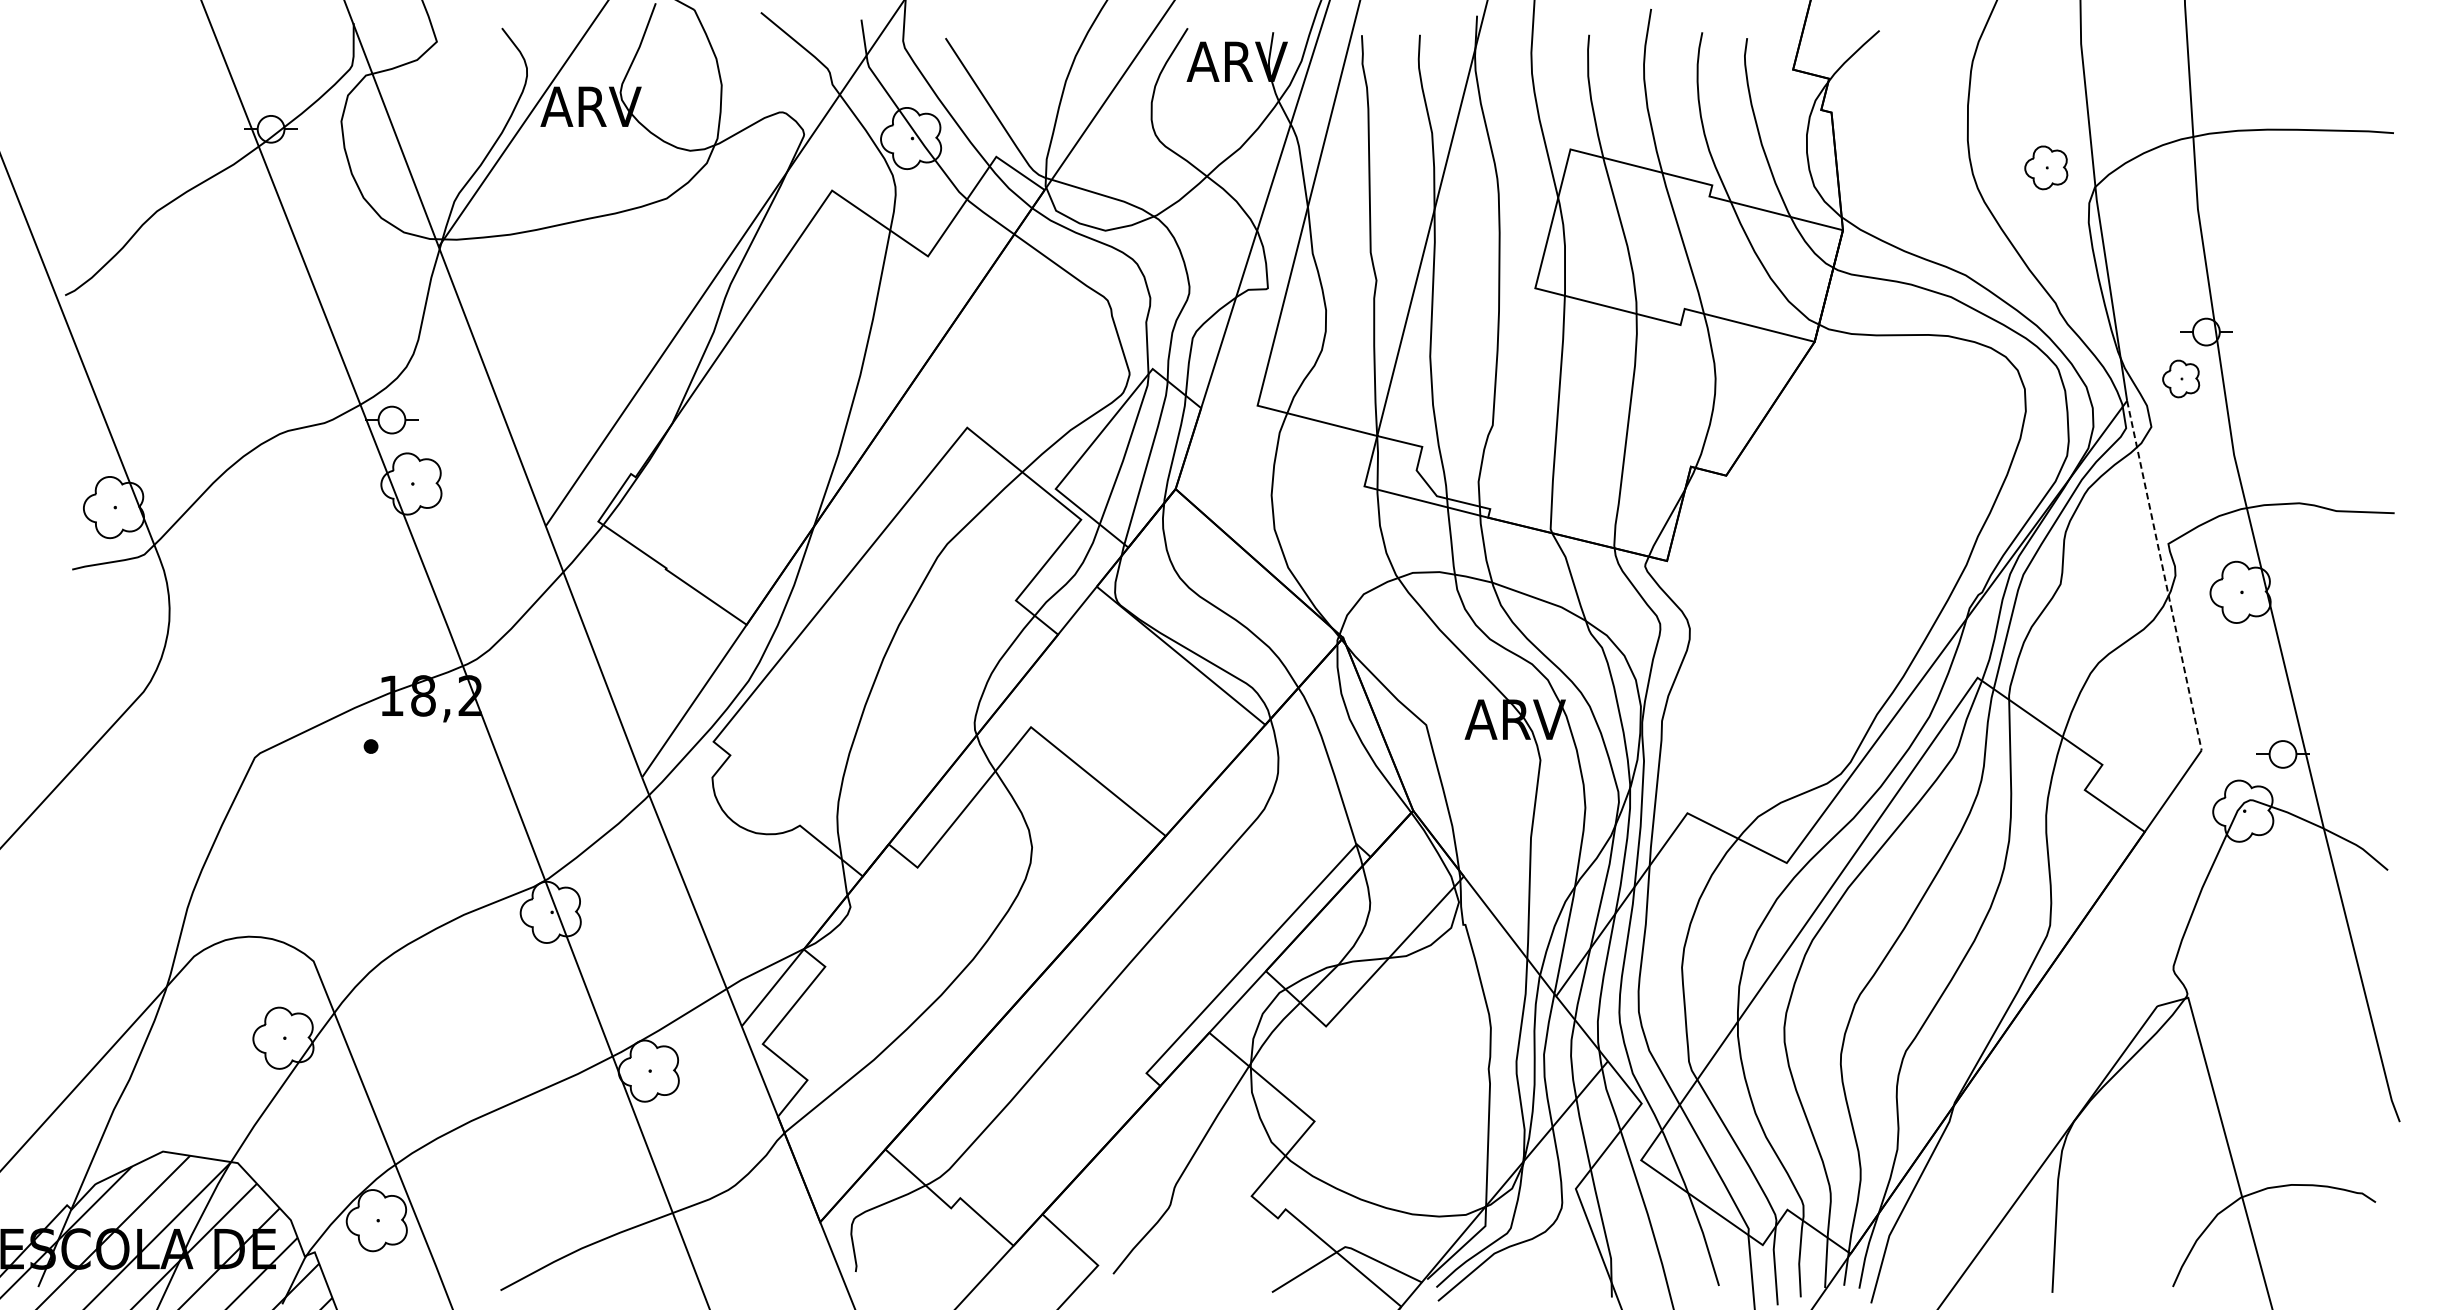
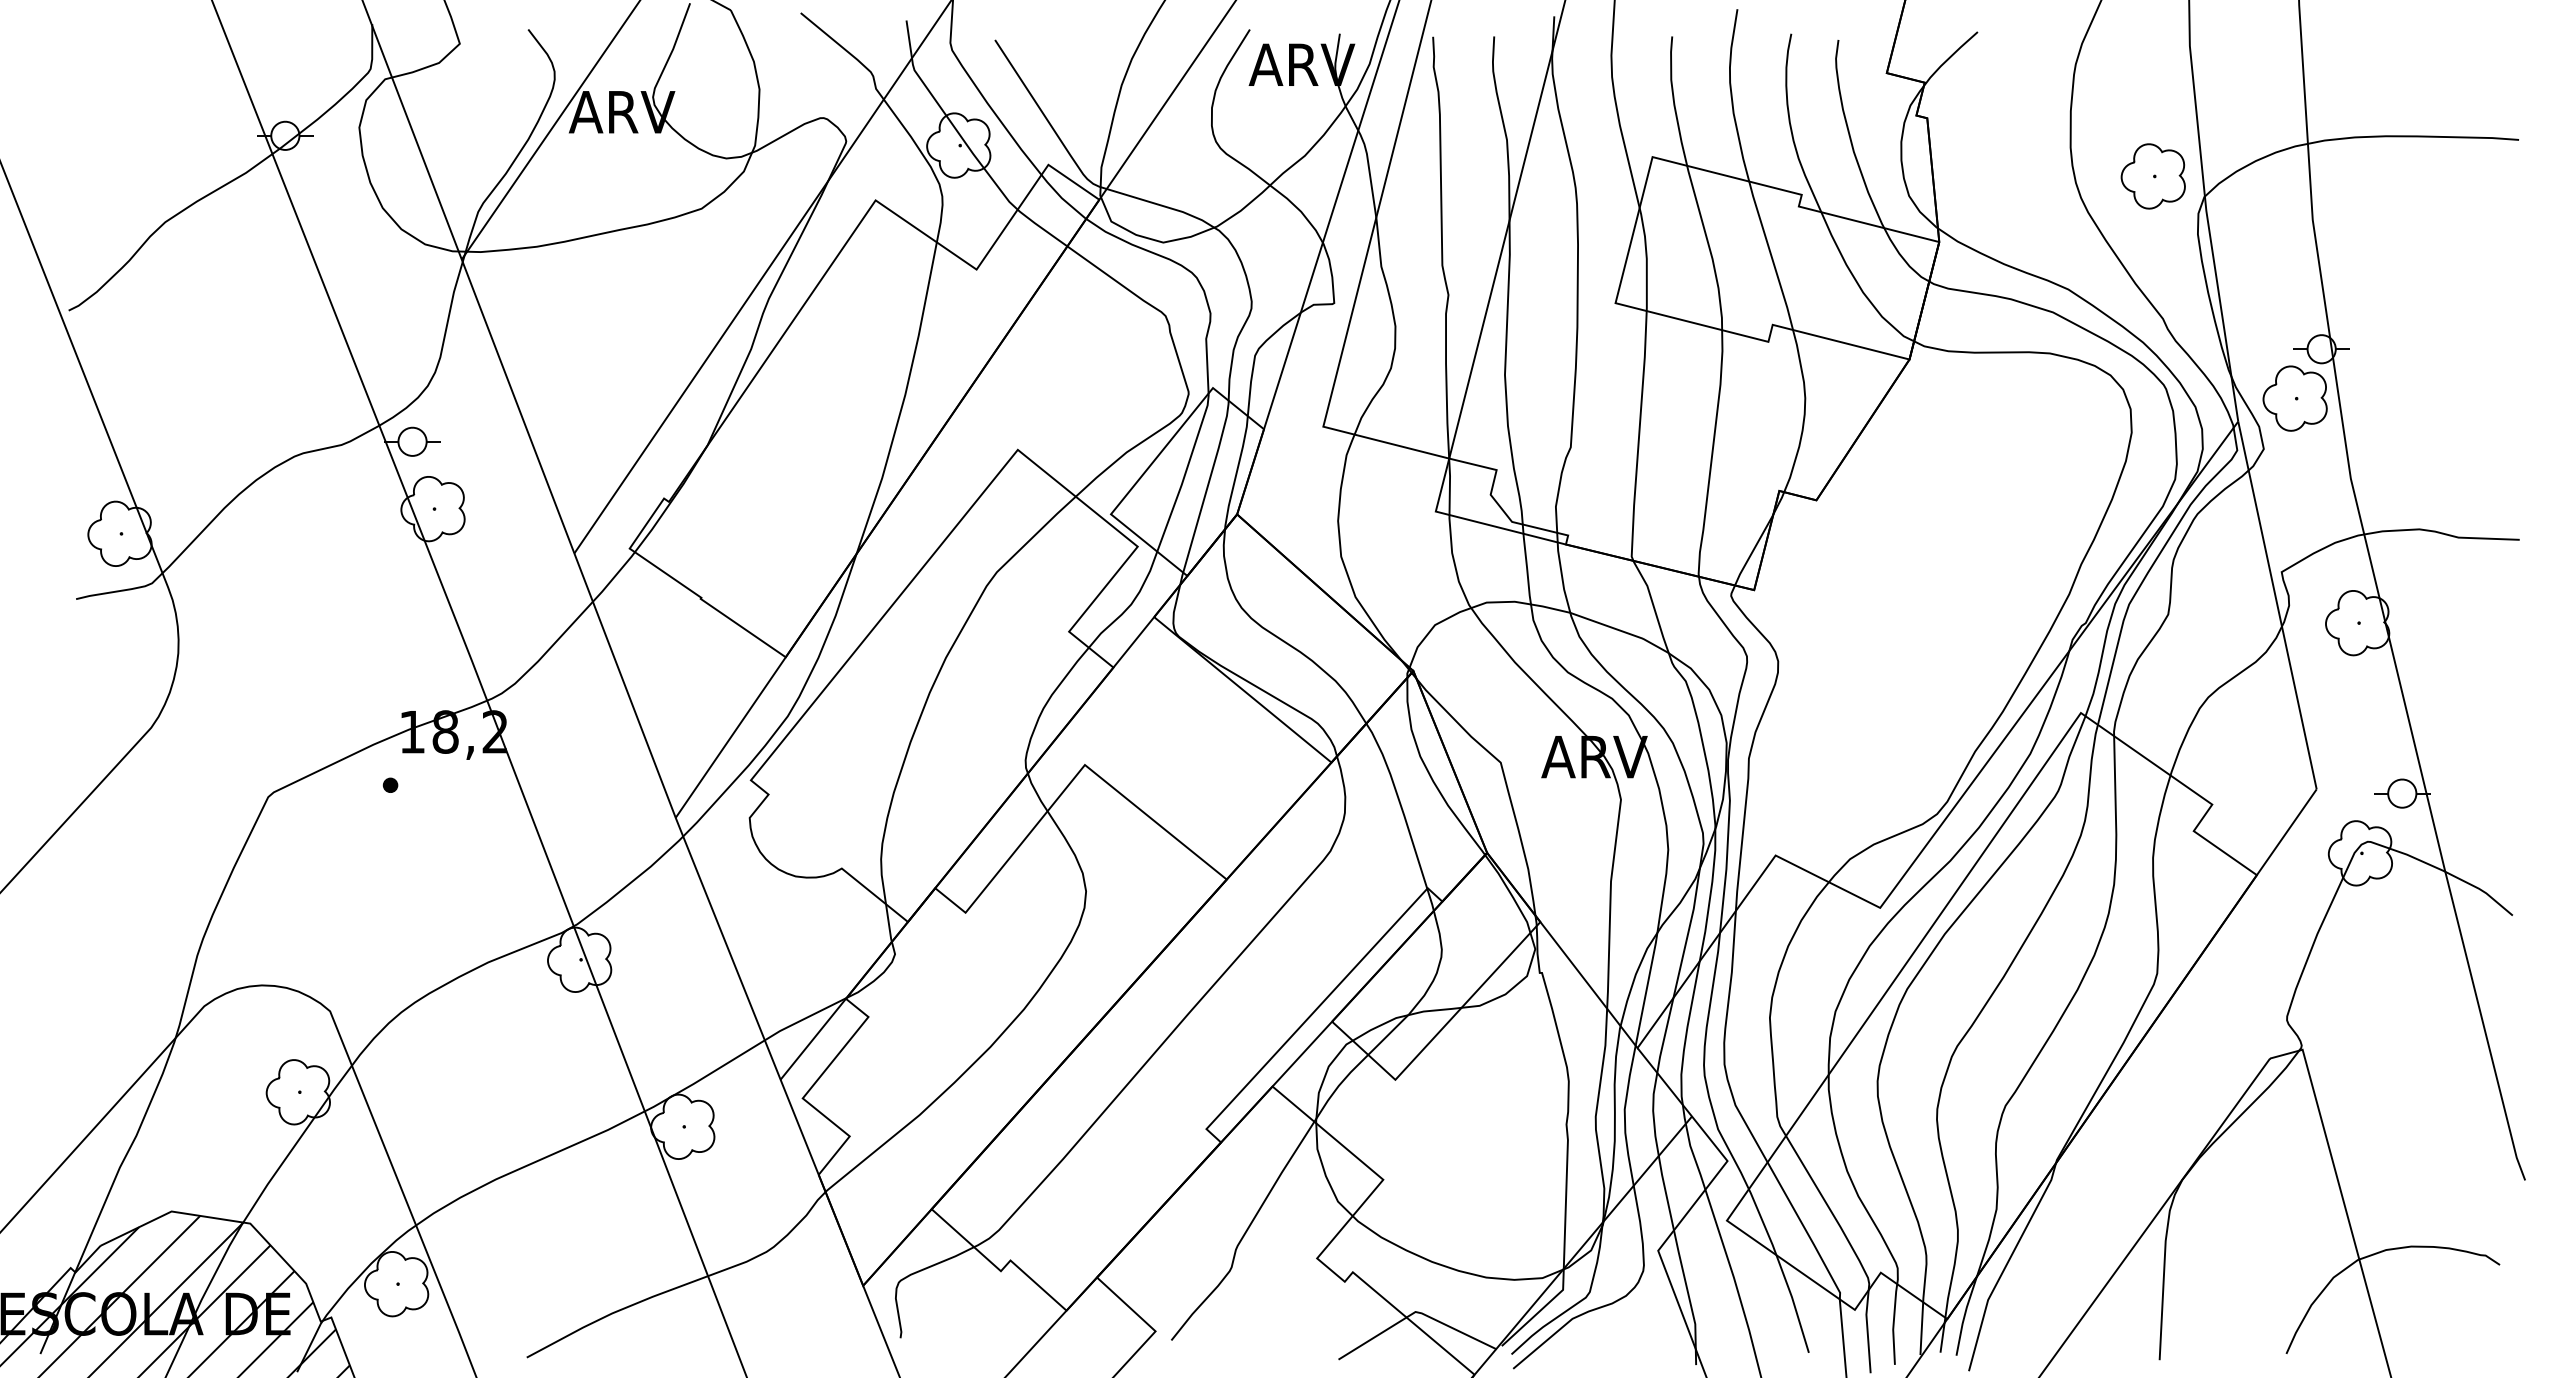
part: (2045, 167) -> (2152, 176), size x1.43
part: (2180, 378) -> (2294, 398), size x1.67
line: (2164, 575) -> (2277, 605), dashed -> solid

